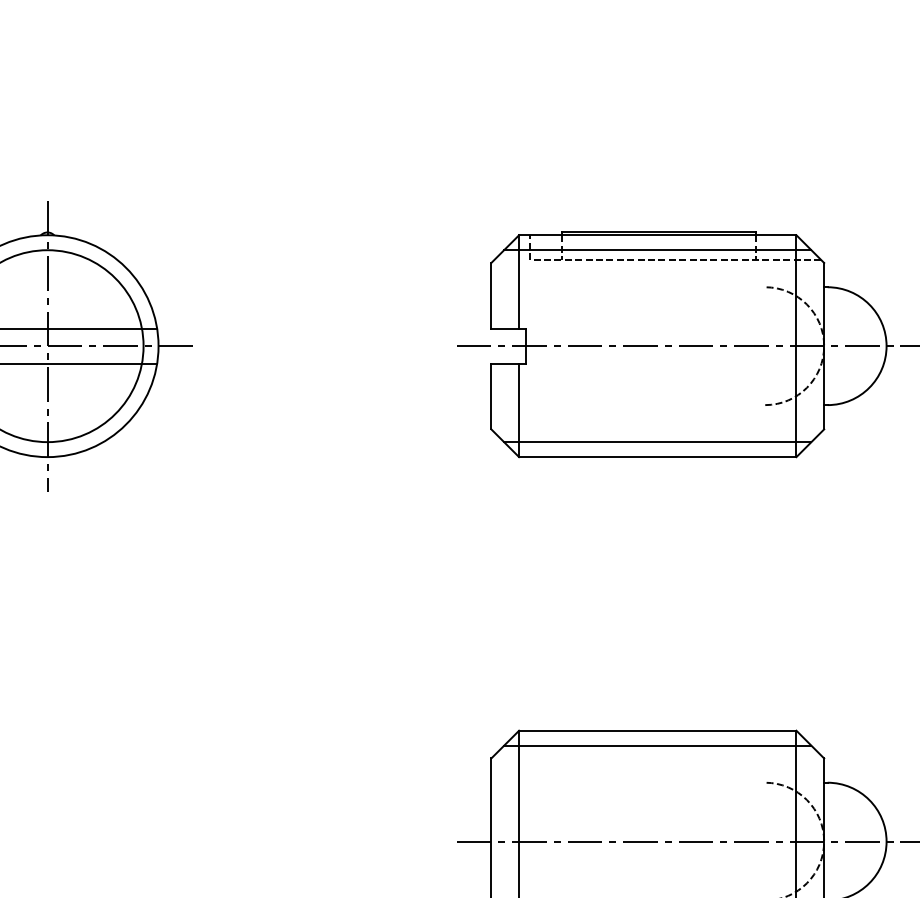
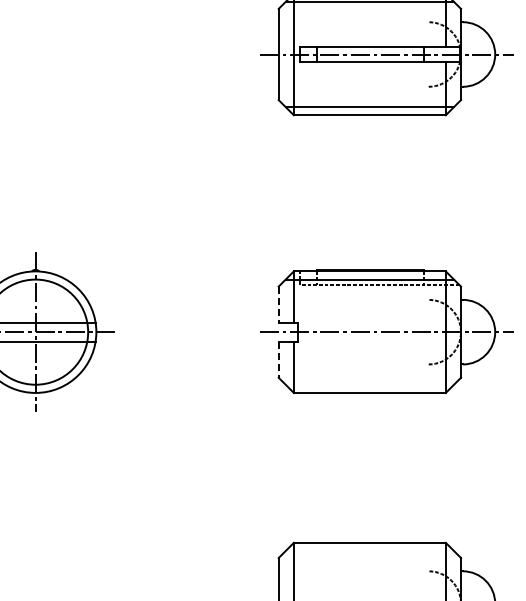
line: (490, 297) -> (278, 305), solid -> dashed
line: (490, 397) -> (278, 360), solid -> dashed
line: (657, 441) -> (369, 384), removed
line: (657, 746) -> (369, 551), removed

